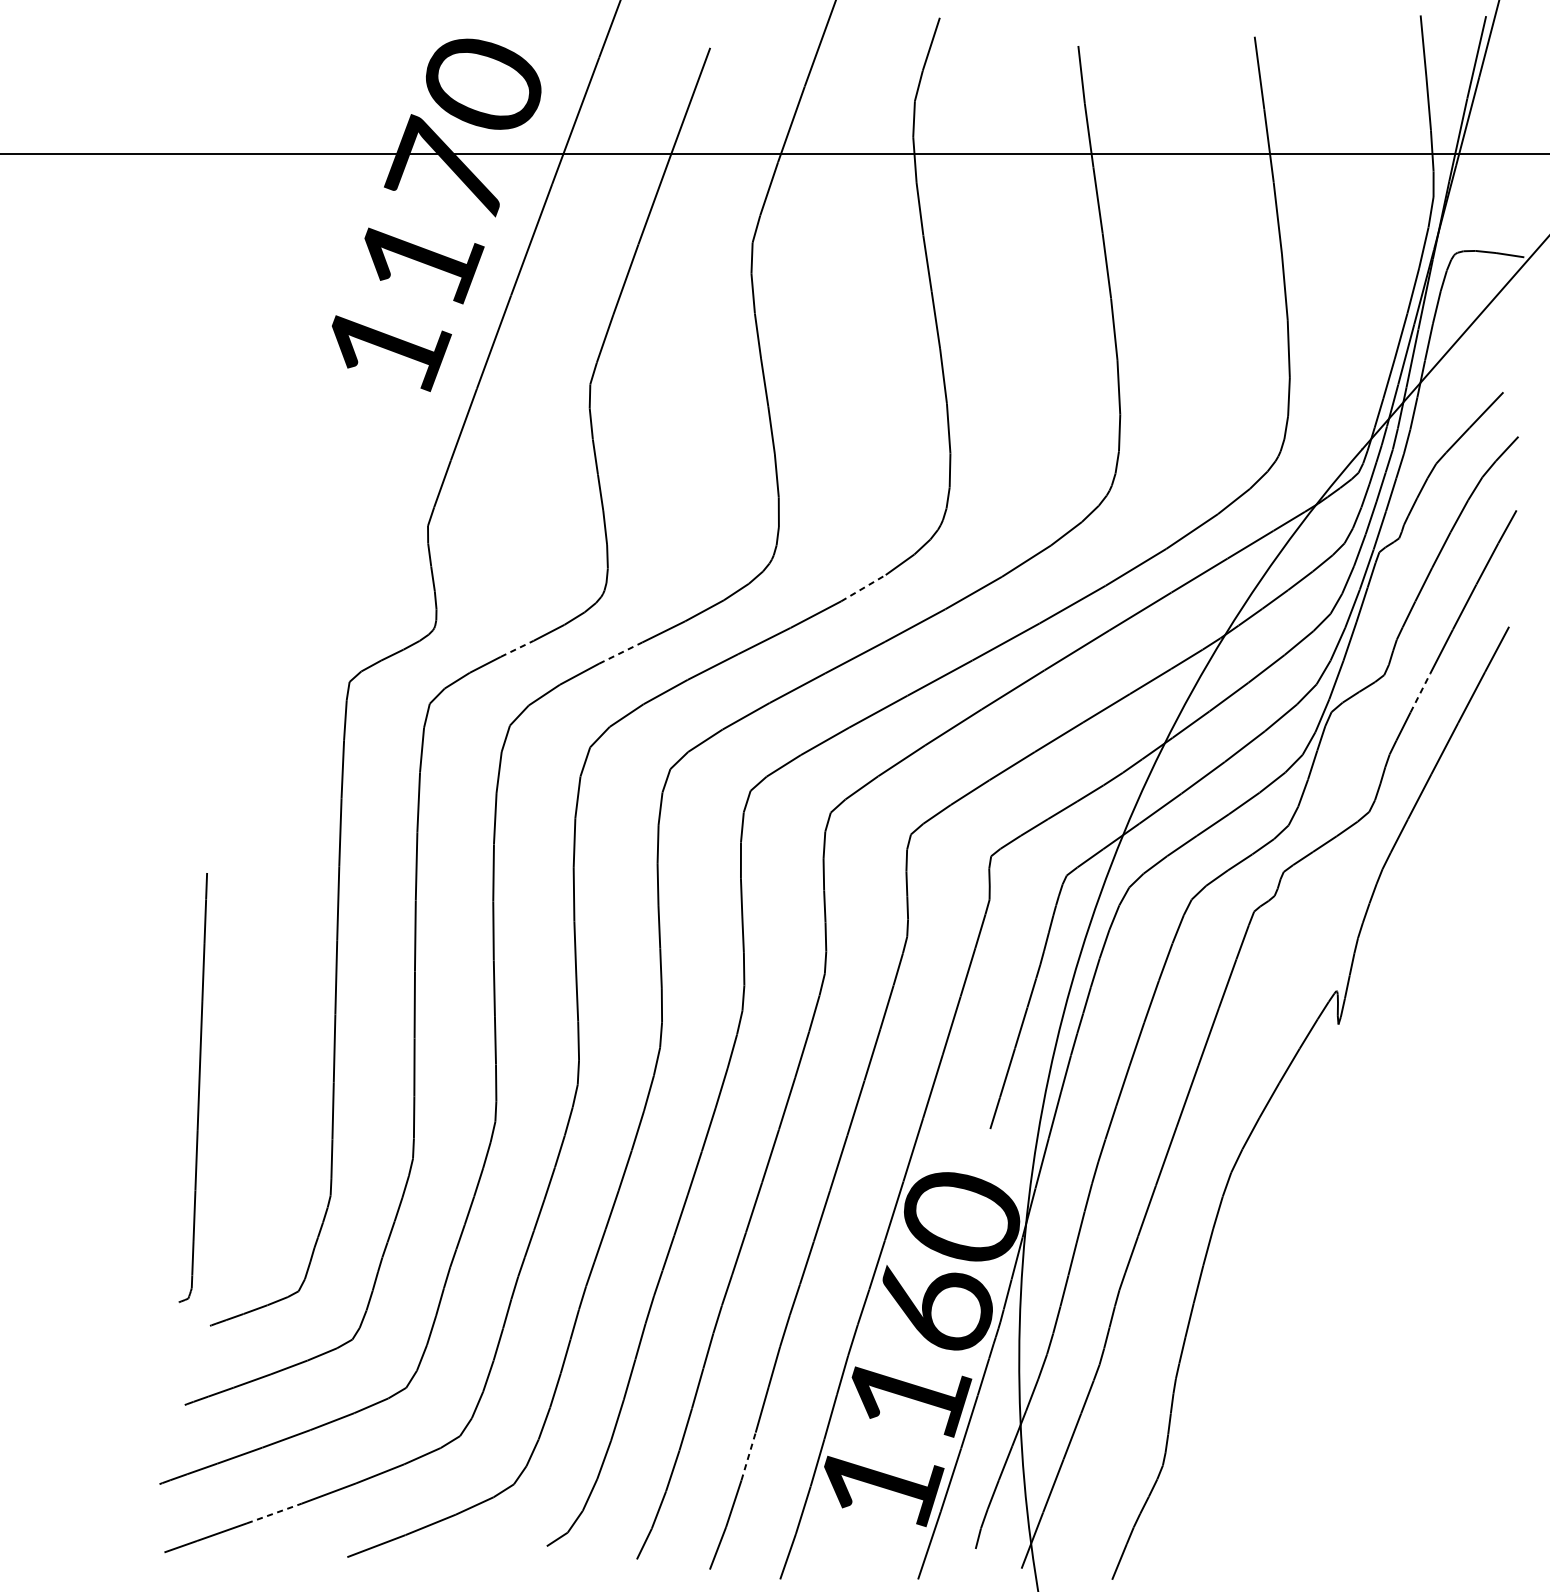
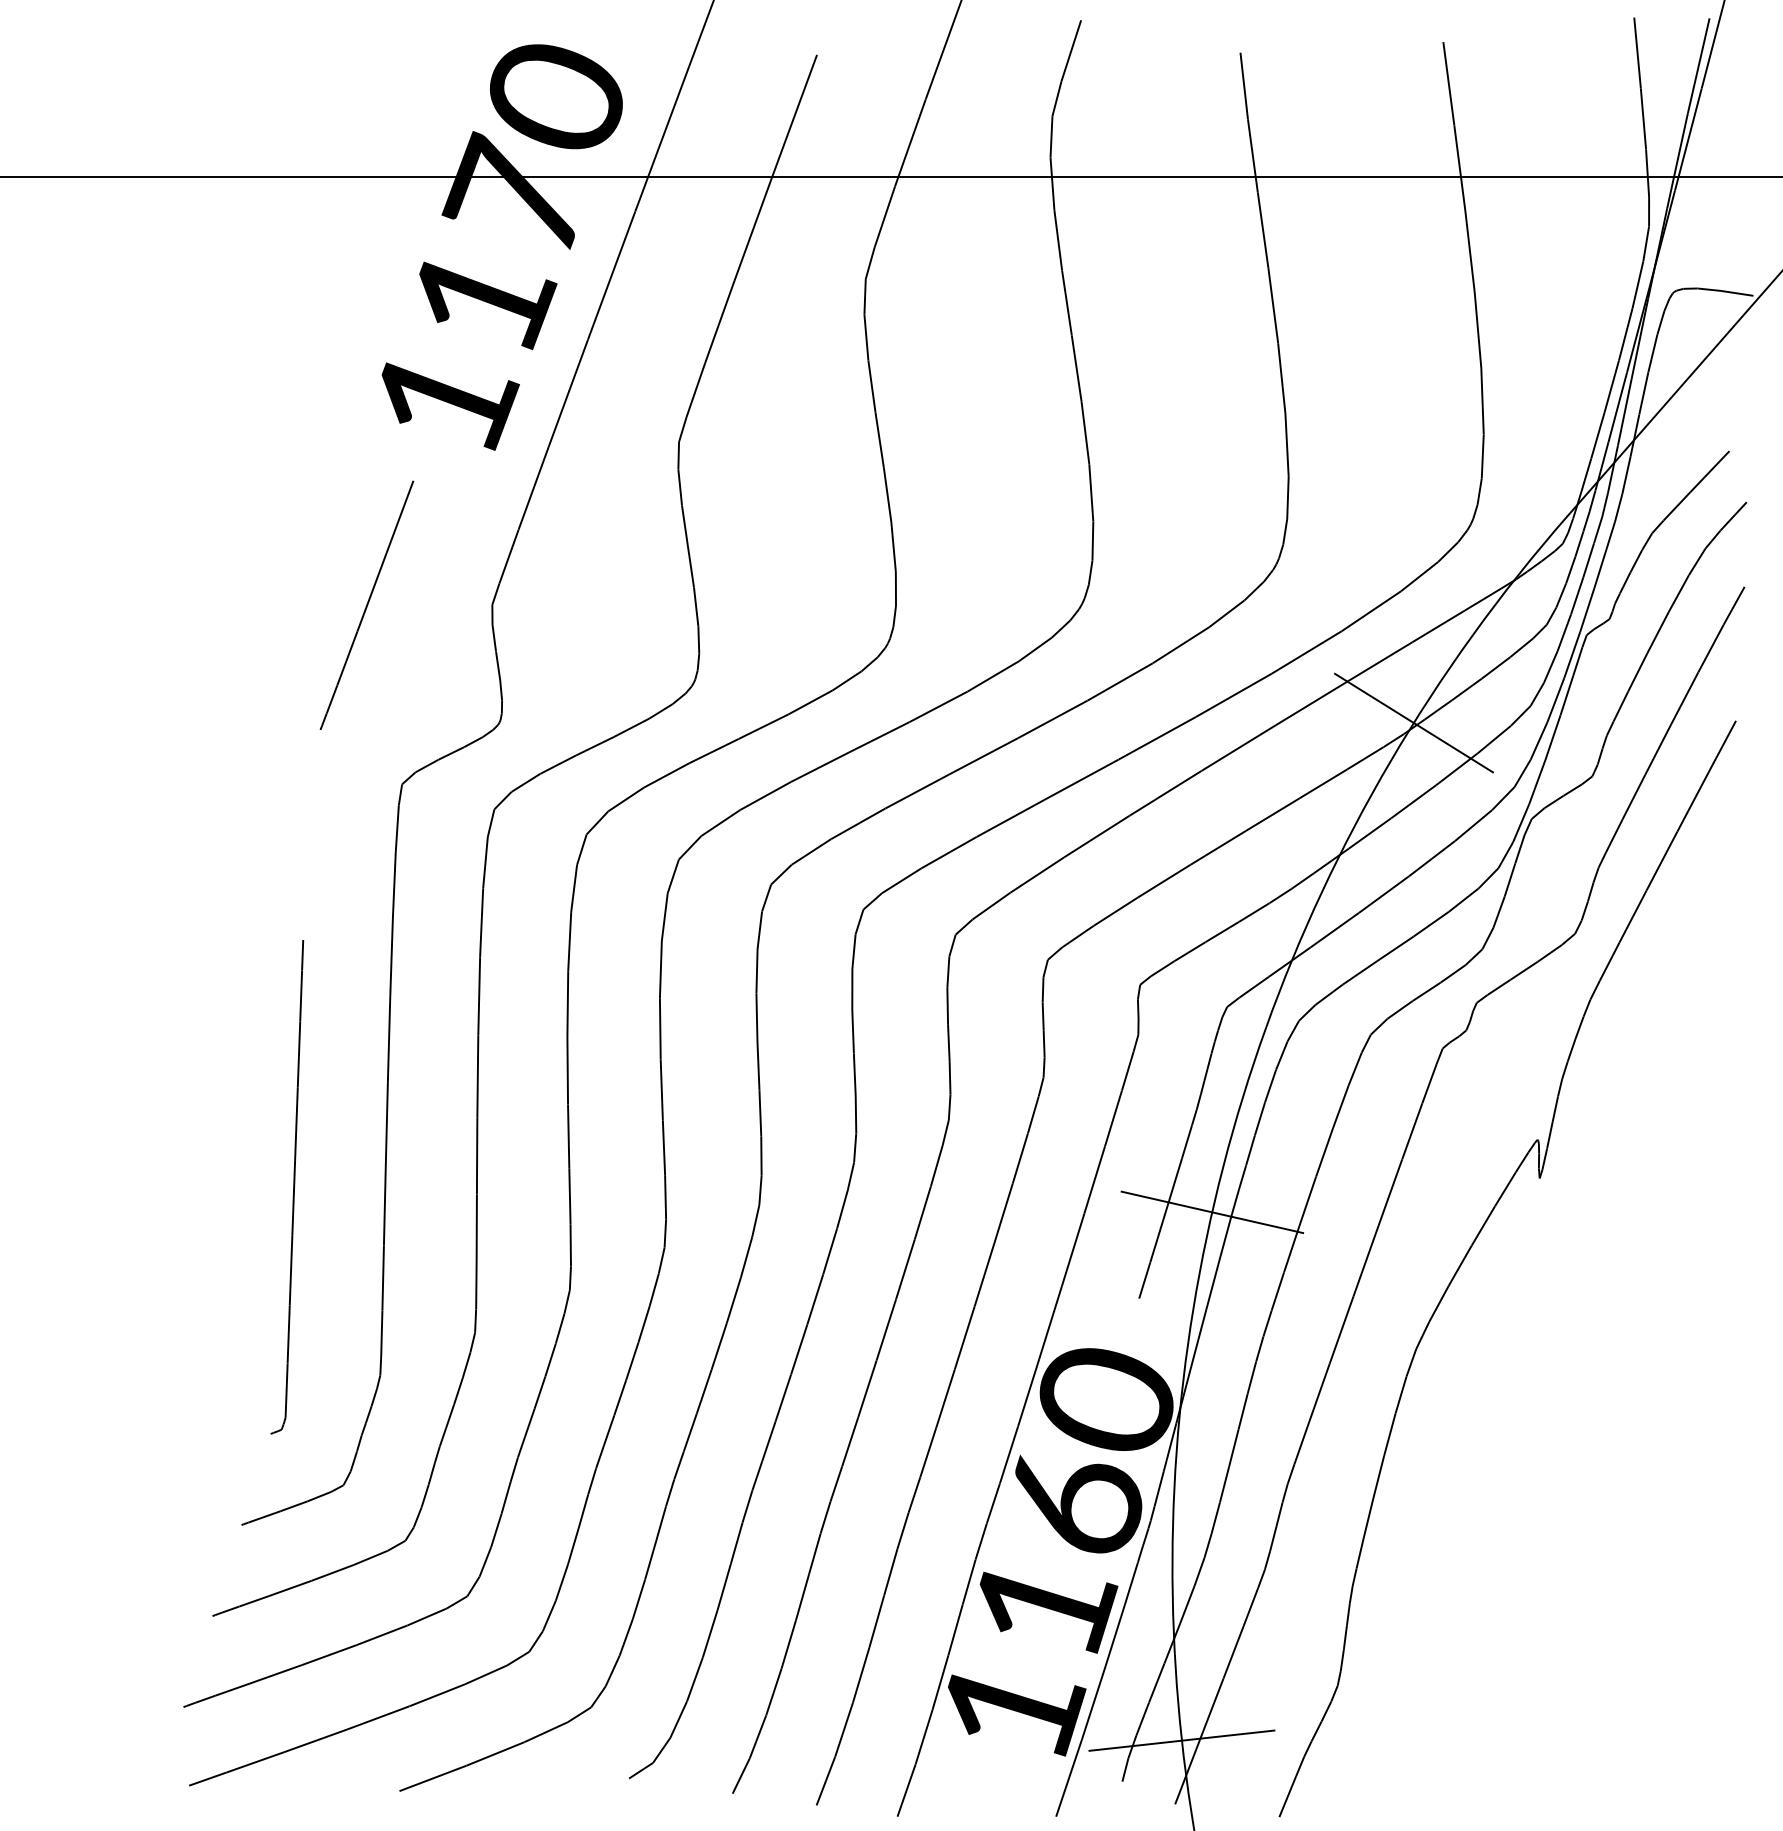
line: (318, 525) -> (366, 604), added
line: (863, 588) -> (993, 676), dashed -> solid
line: (1228, 628) -> (1413, 722), added
line: (517, 649) -> (595, 746), dashed -> solid
line: (620, 653) -> (713, 751), dashed -> solid
line: (1420, 693) -> (1633, 797), dashed -> solid
line: (1054, 1054) -> (1212, 1212), added
part: (193, 1088) -> (287, 1187), moved
line: (748, 1456) -> (861, 1675), dashed -> solid
line: (274, 1513) -> (315, 1740), dashed -> solid
line: (1027, 1513) -> (1181, 1740), added

